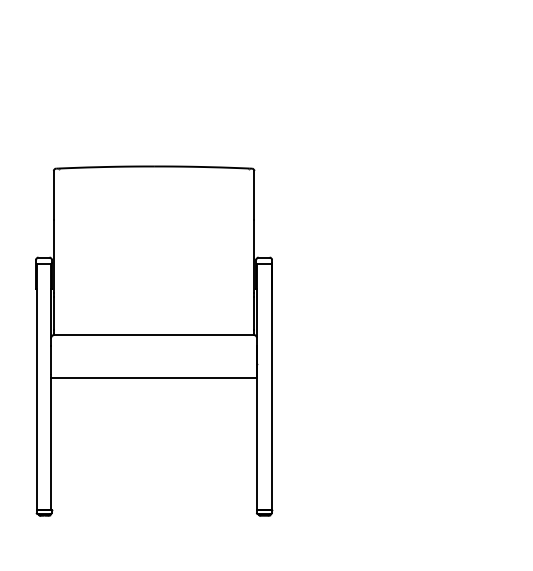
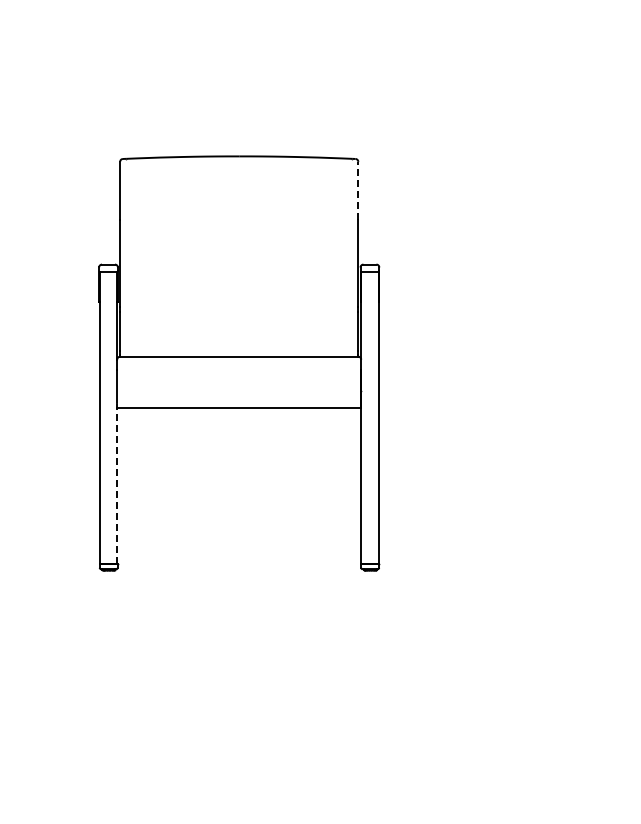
line: (254, 195) -> (358, 190), solid -> dashed
line: (51, 441) -> (117, 483), solid -> dashed

